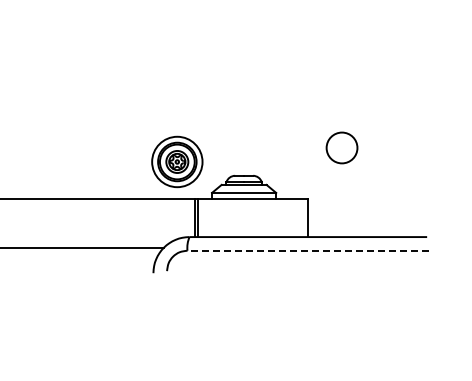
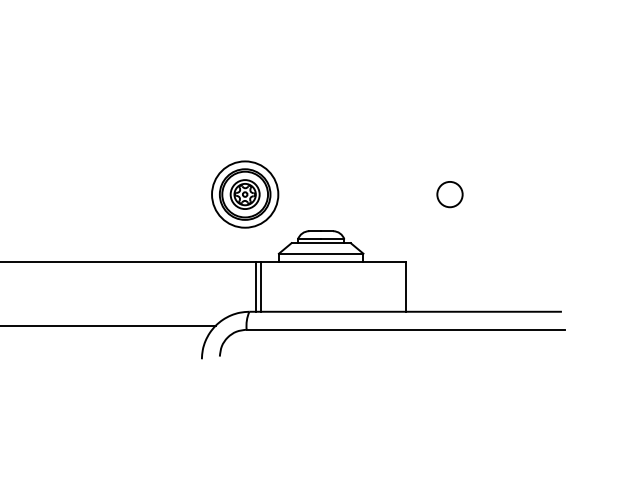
circle: (341, 147) -> (449, 193), size x0.62
part: (177, 161) -> (245, 193), moved
line: (308, 250) -> (405, 329), dashed -> solid

